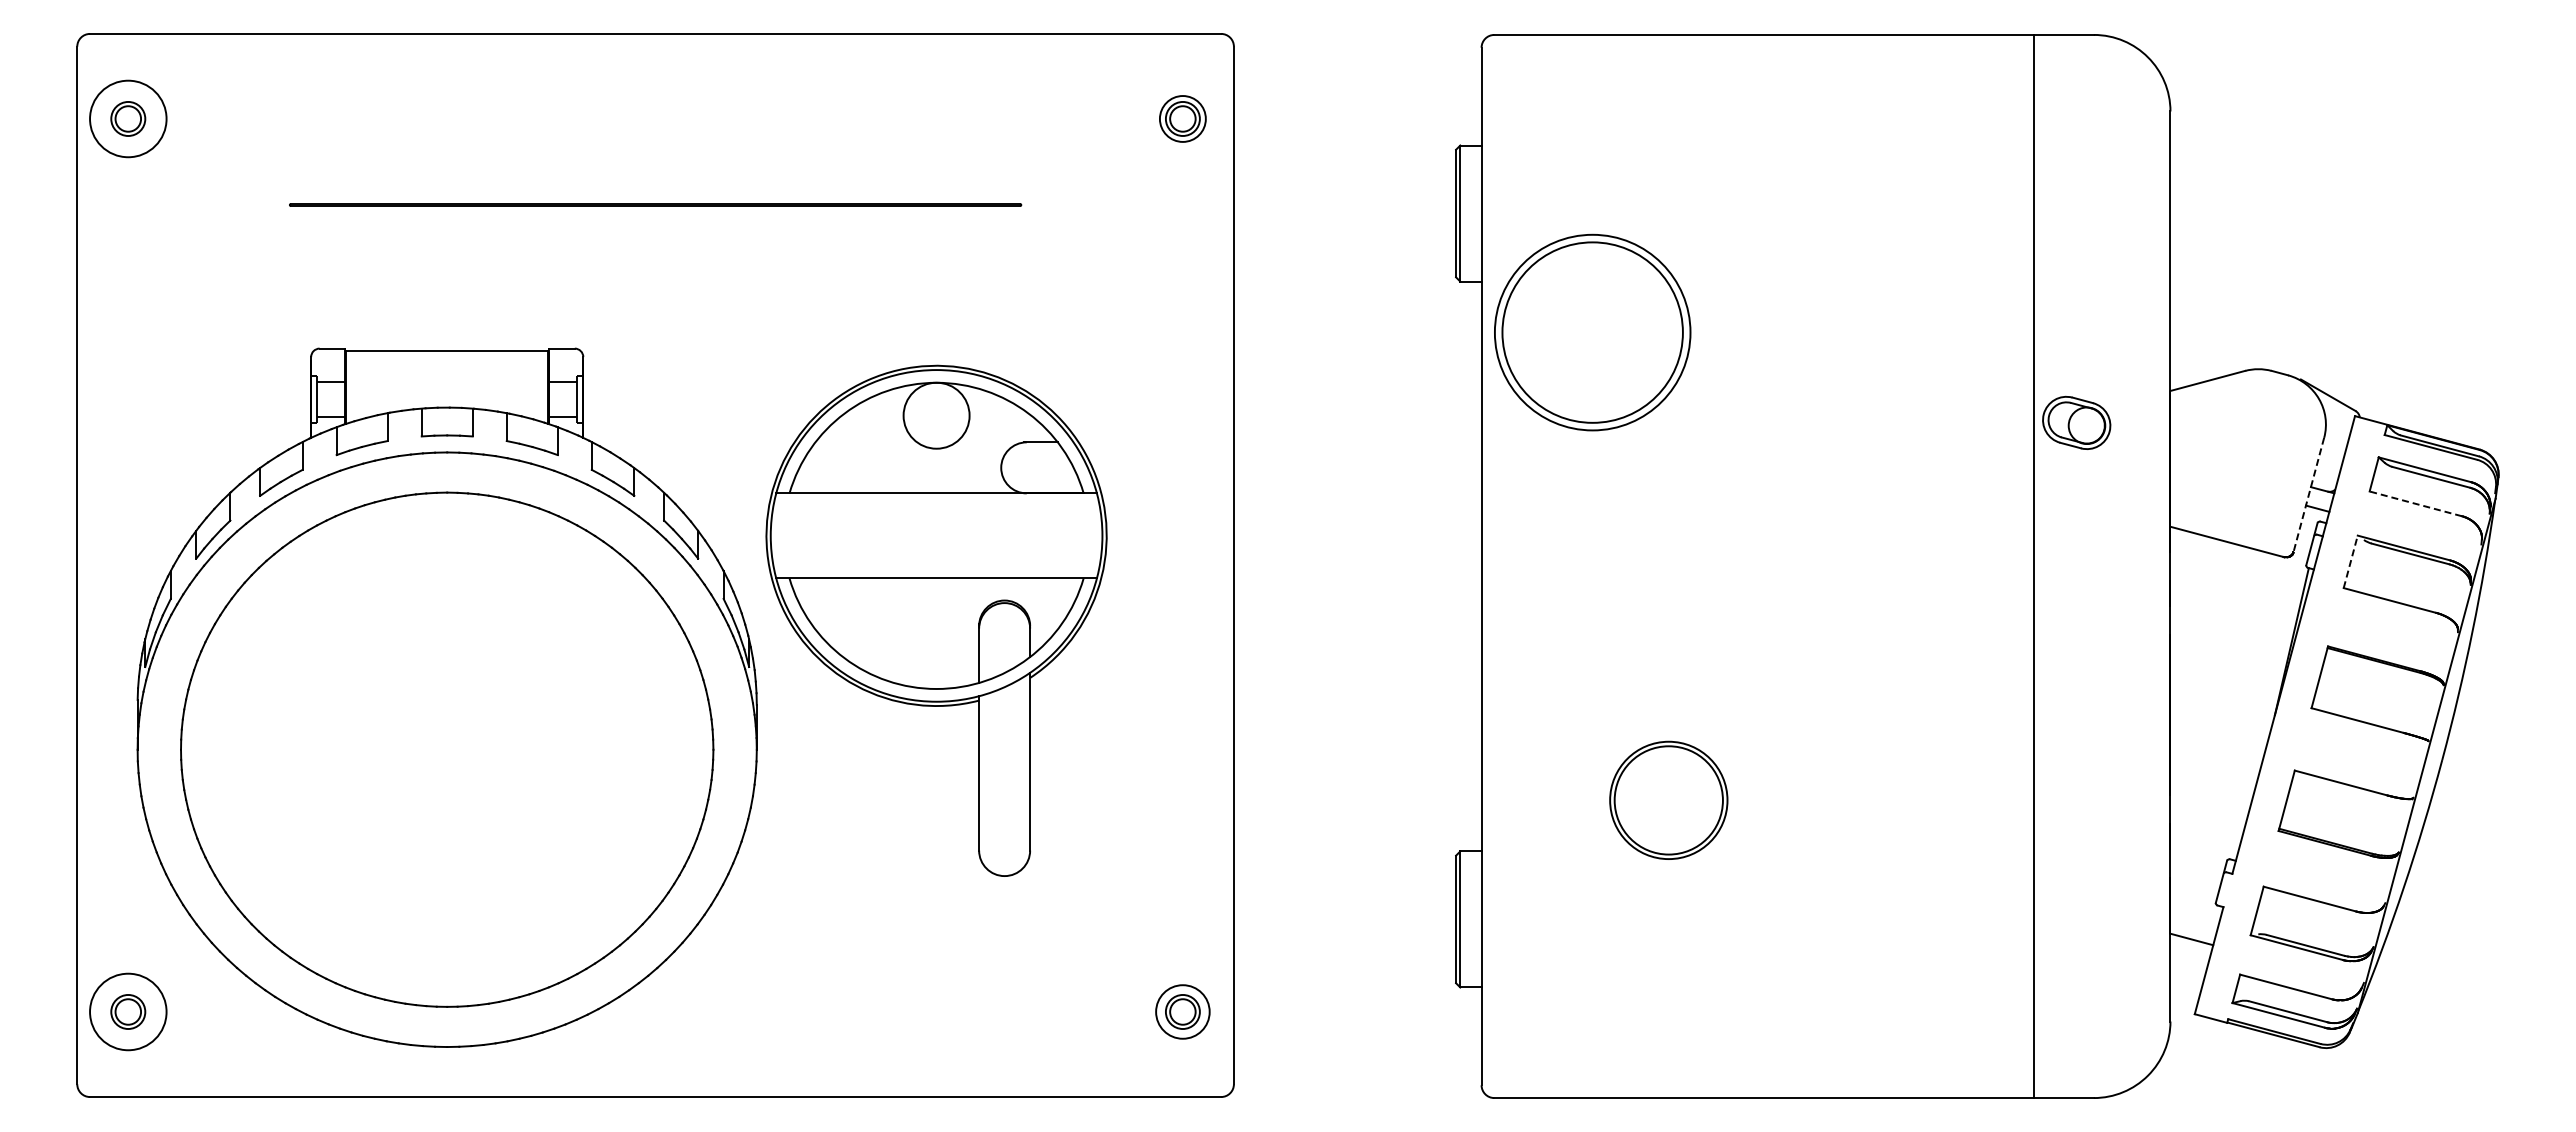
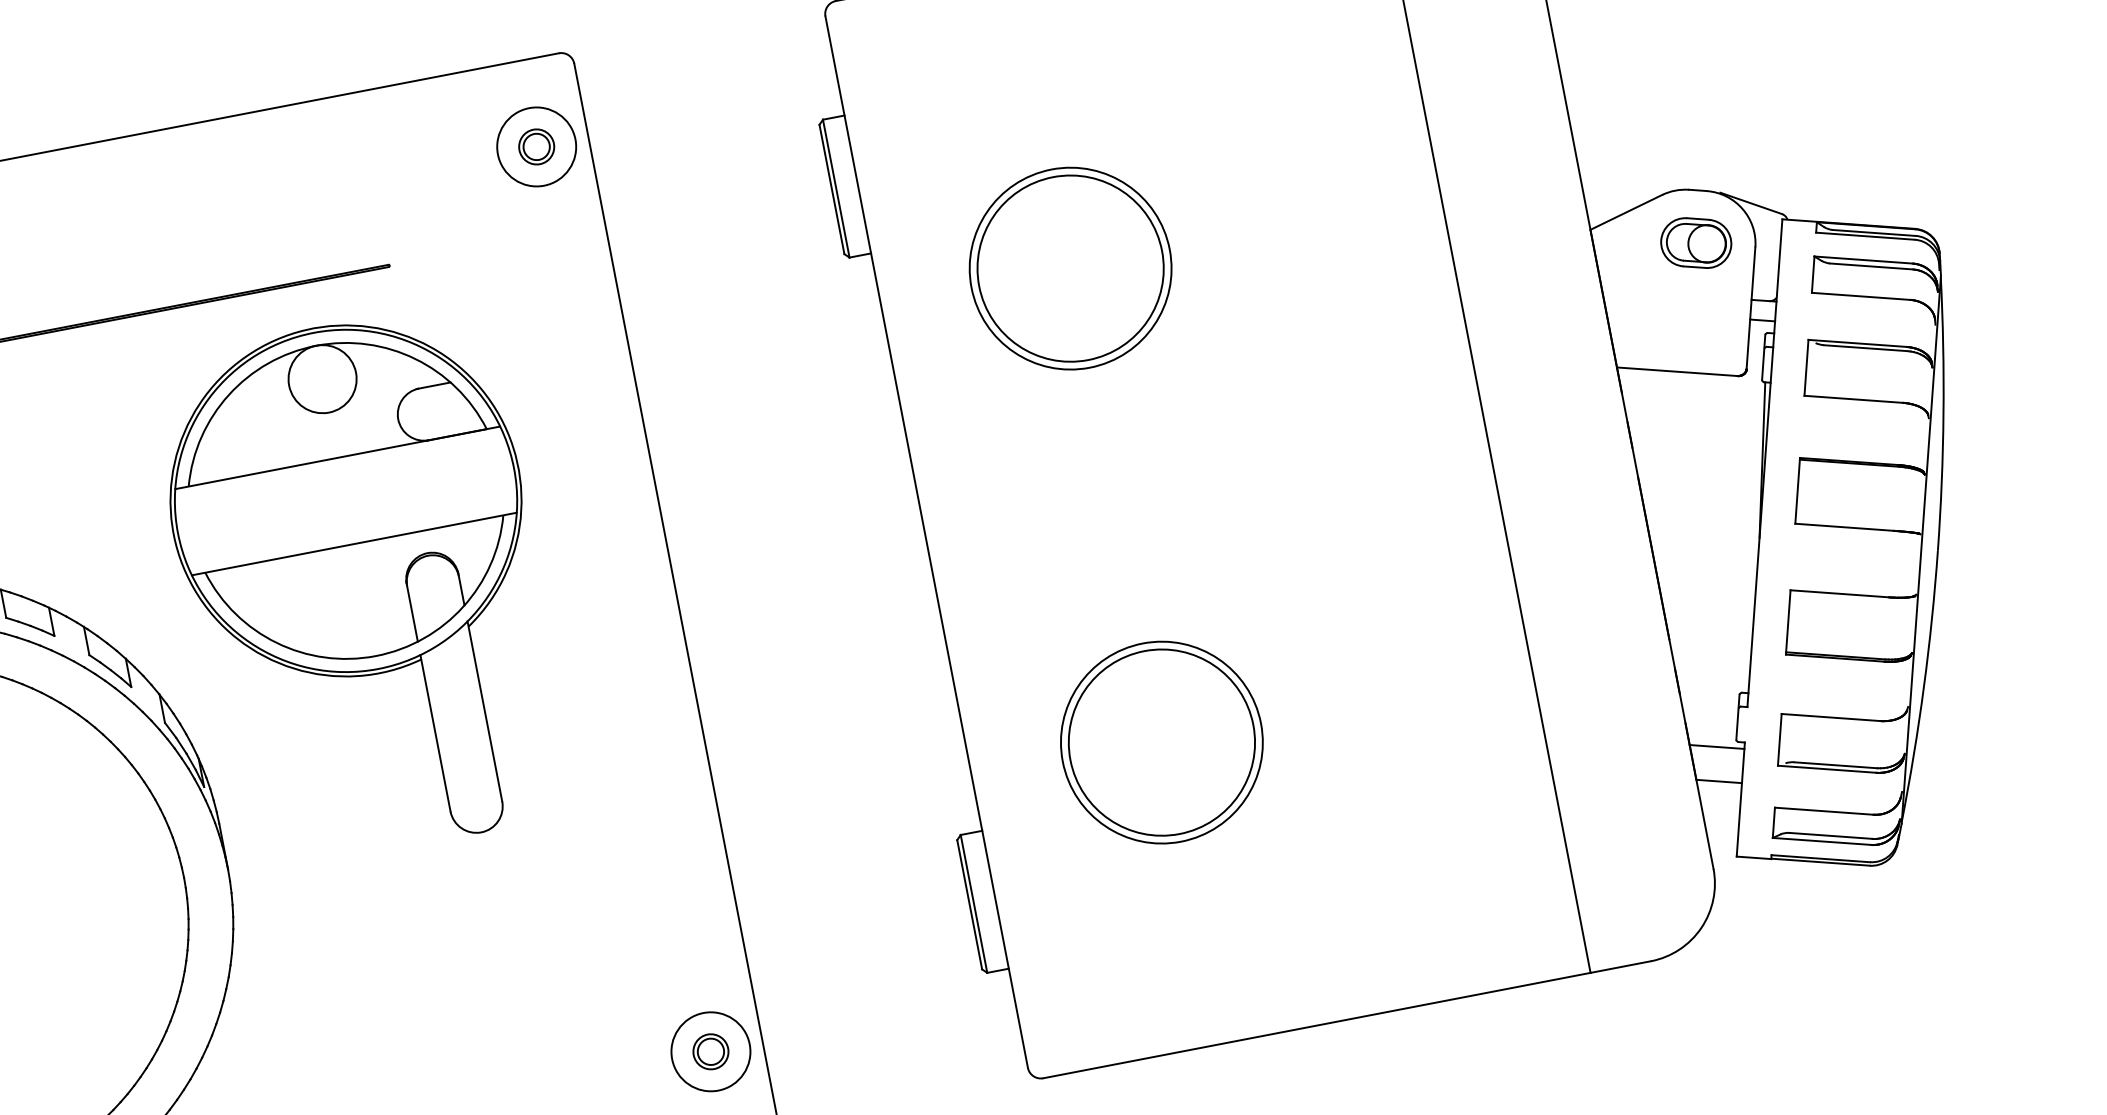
circle: (1182, 118) -> (536, 146), size x1.67
part: (1592, 332) -> (1070, 268), moved
part: (2076, 422) -> (1695, 242), moved
line: (2308, 495) -> (1750, 308), dashed -> solid
line: (2415, 503) -> (1860, 296), dashed -> solid
line: (2350, 561) -> (1806, 367), dashed -> solid
part: (936, 620) -> (362, 586), moved
part: (1668, 800) -> (1161, 742), size x1.67
line: (2195, 906) -> (1716, 747), added
circle: (1182, 1011) -> (710, 1051), size x1.43

